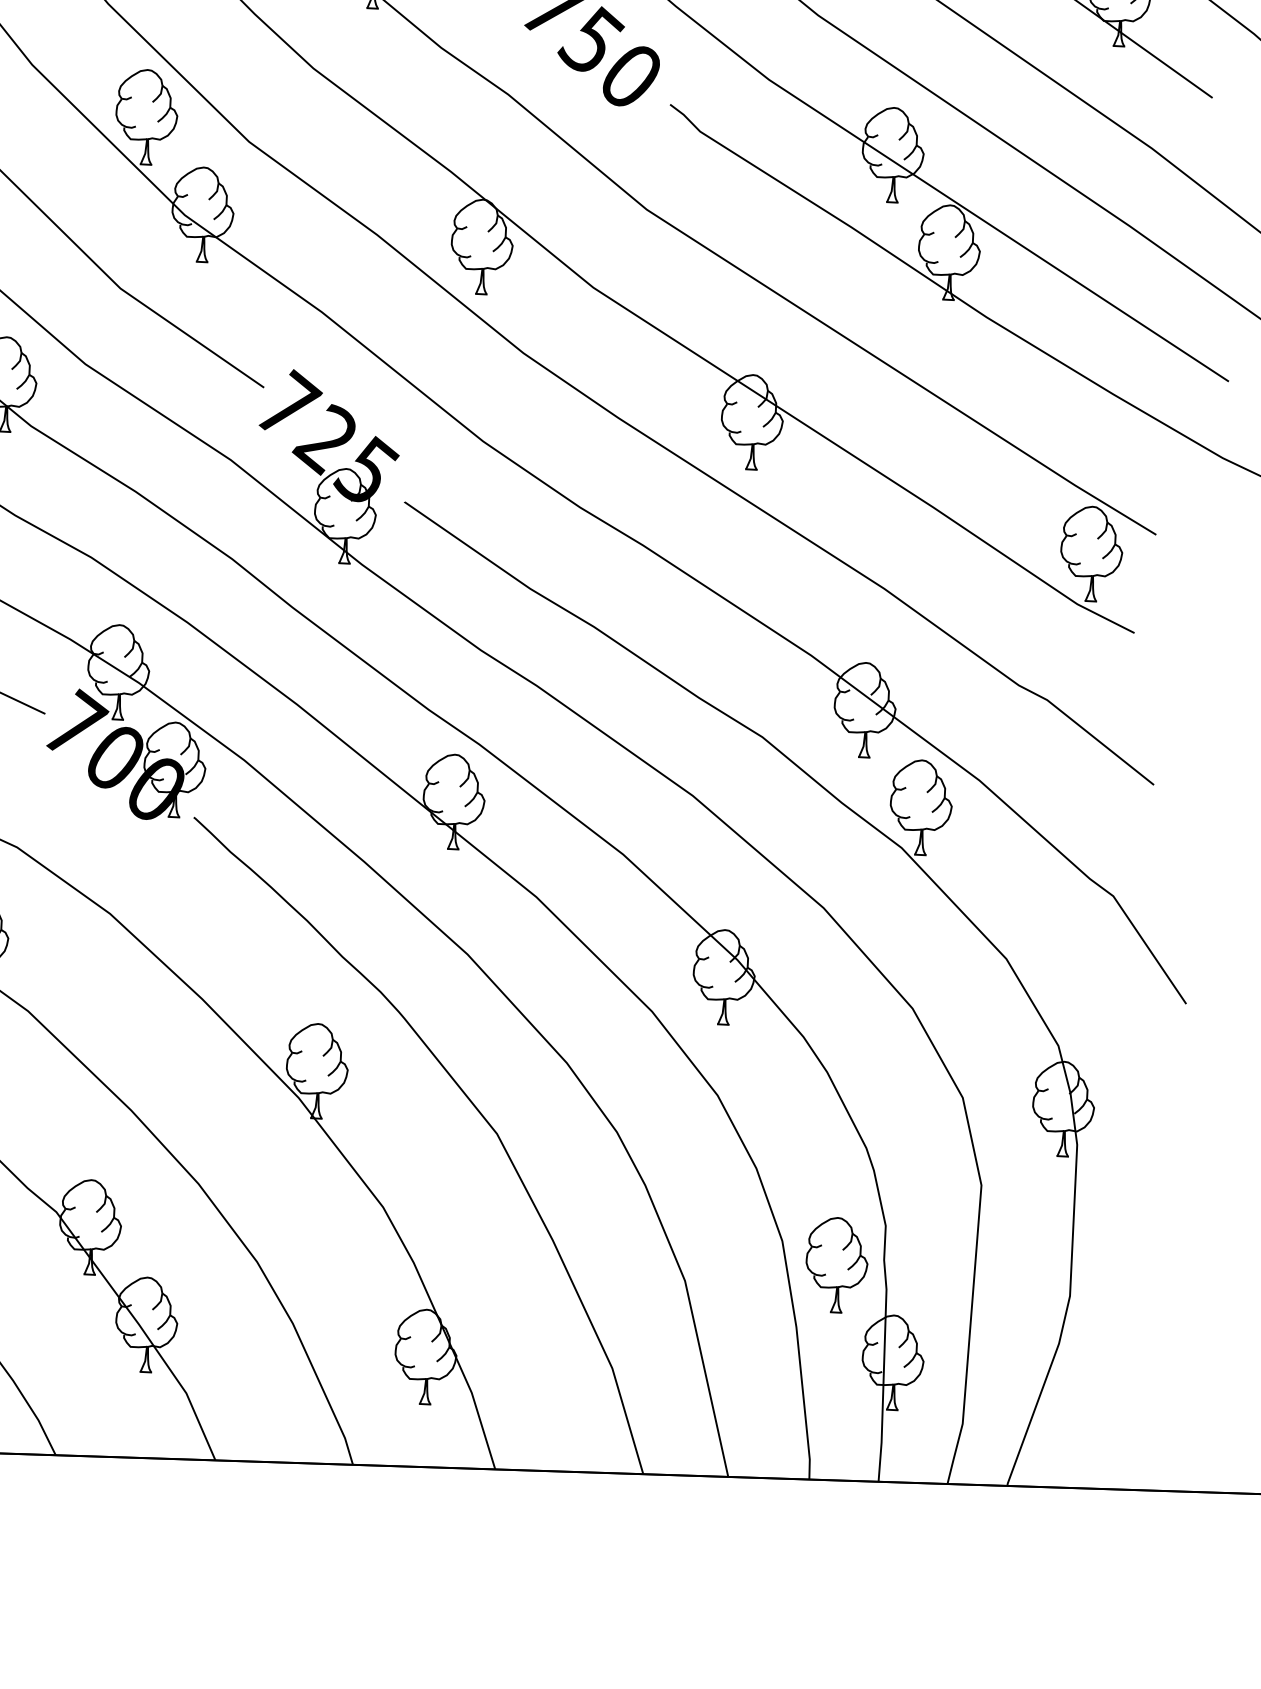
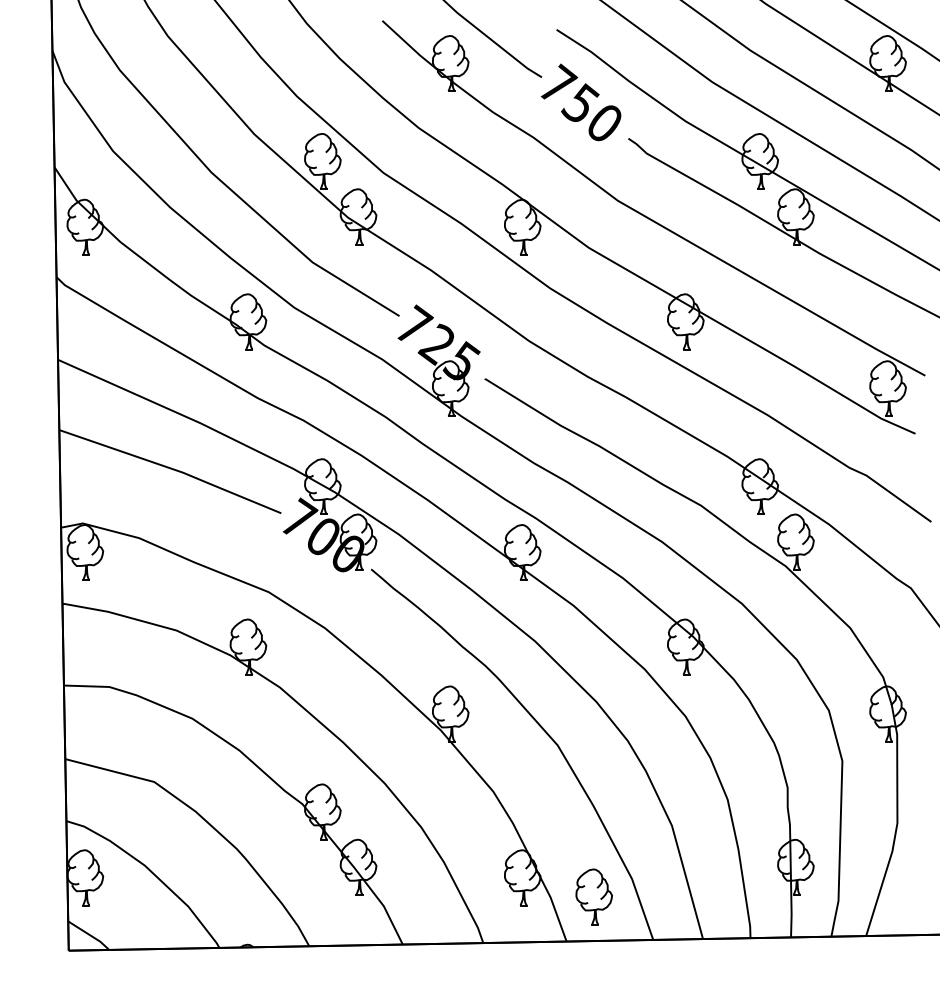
part: (835, 1264) -> (593, 896), moved

